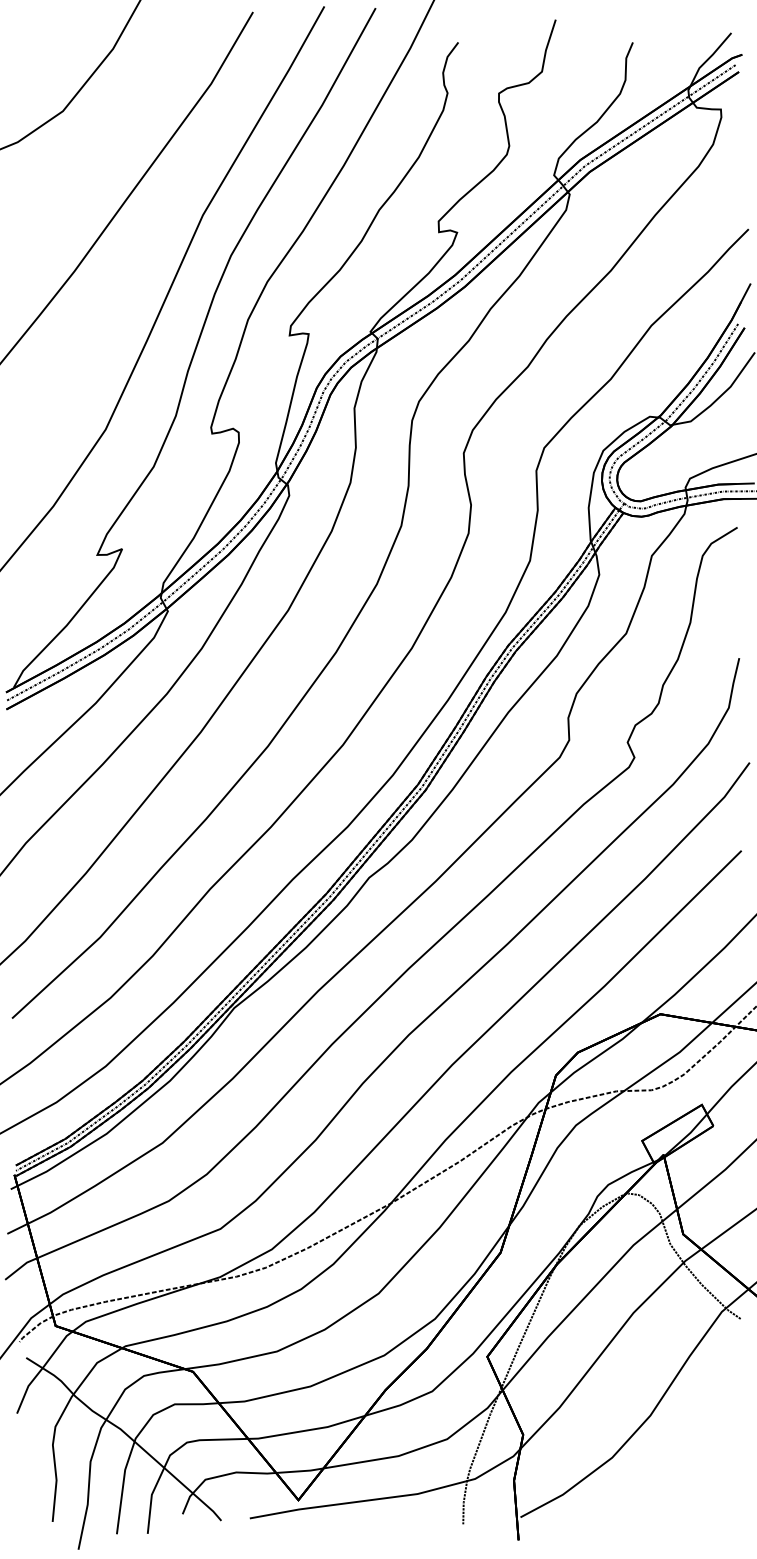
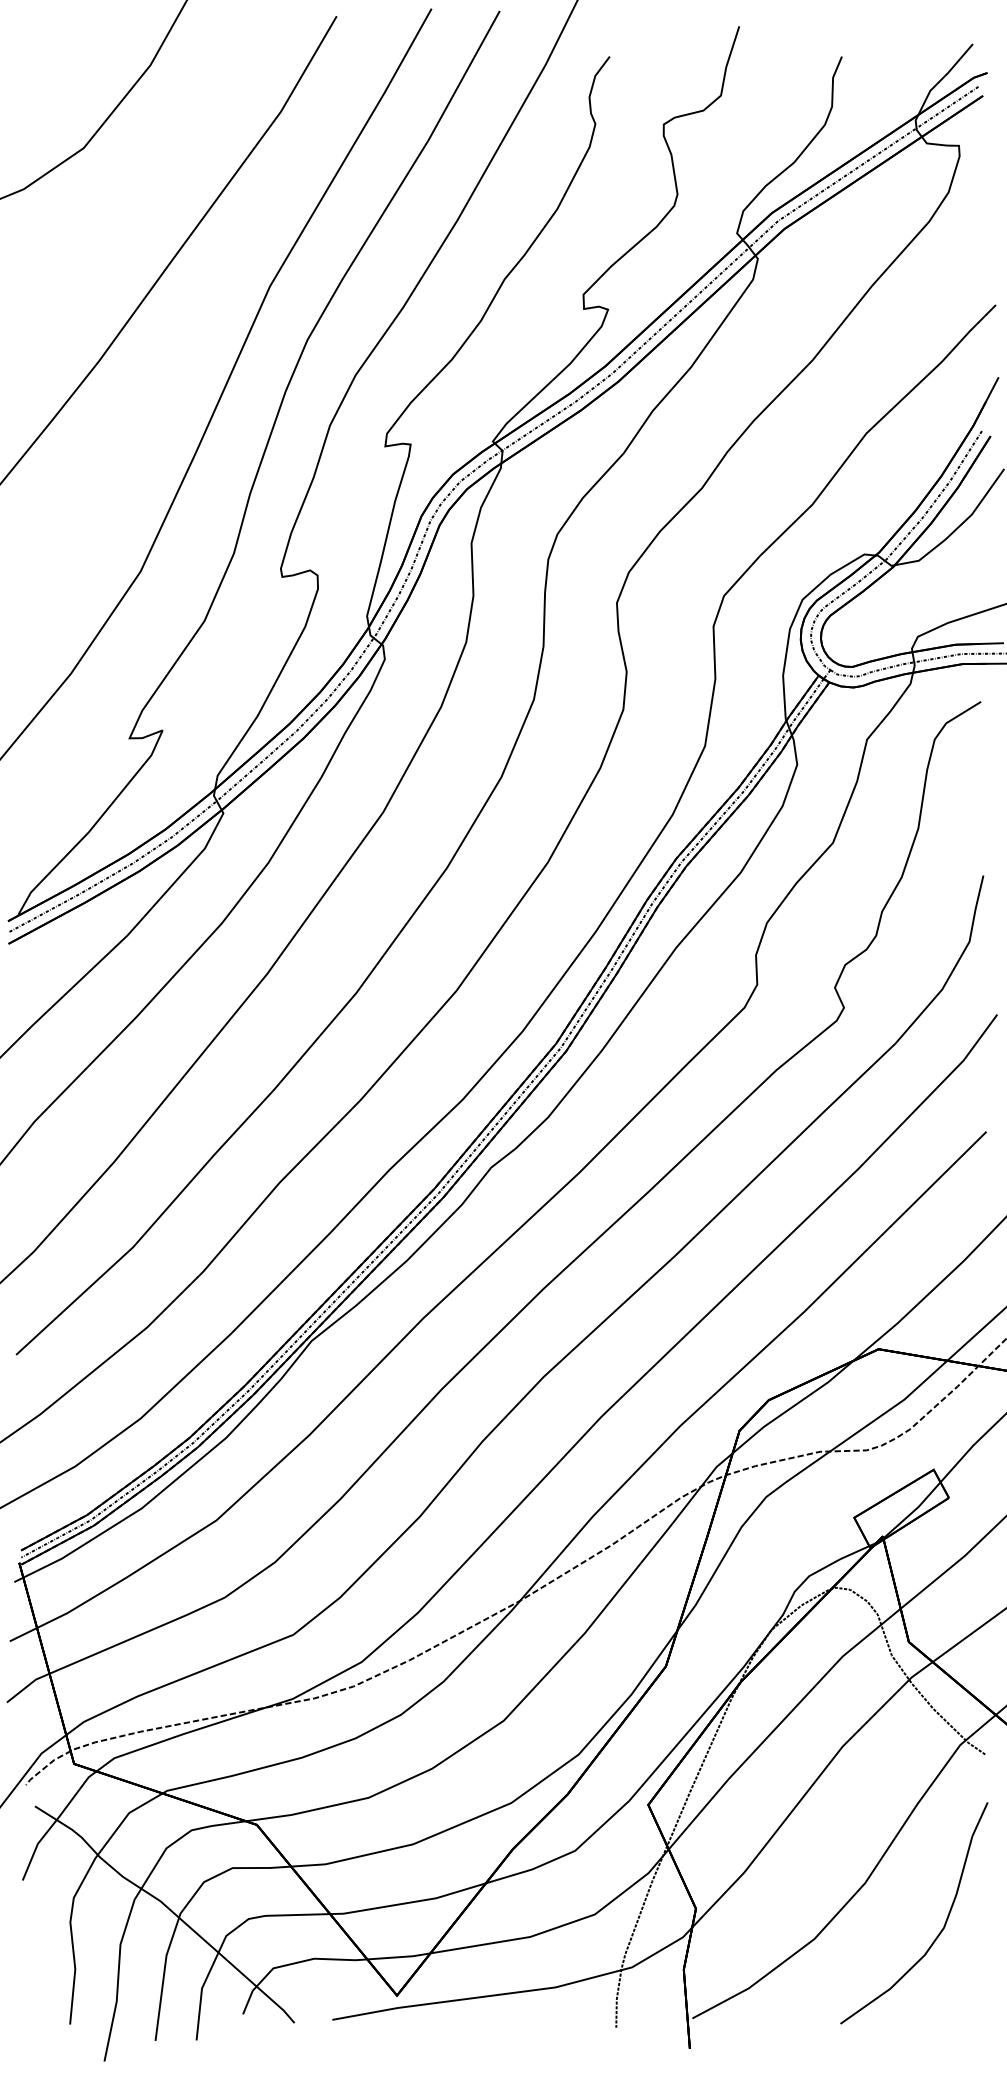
curve: (705, 1453) -> (938, 1933), added

